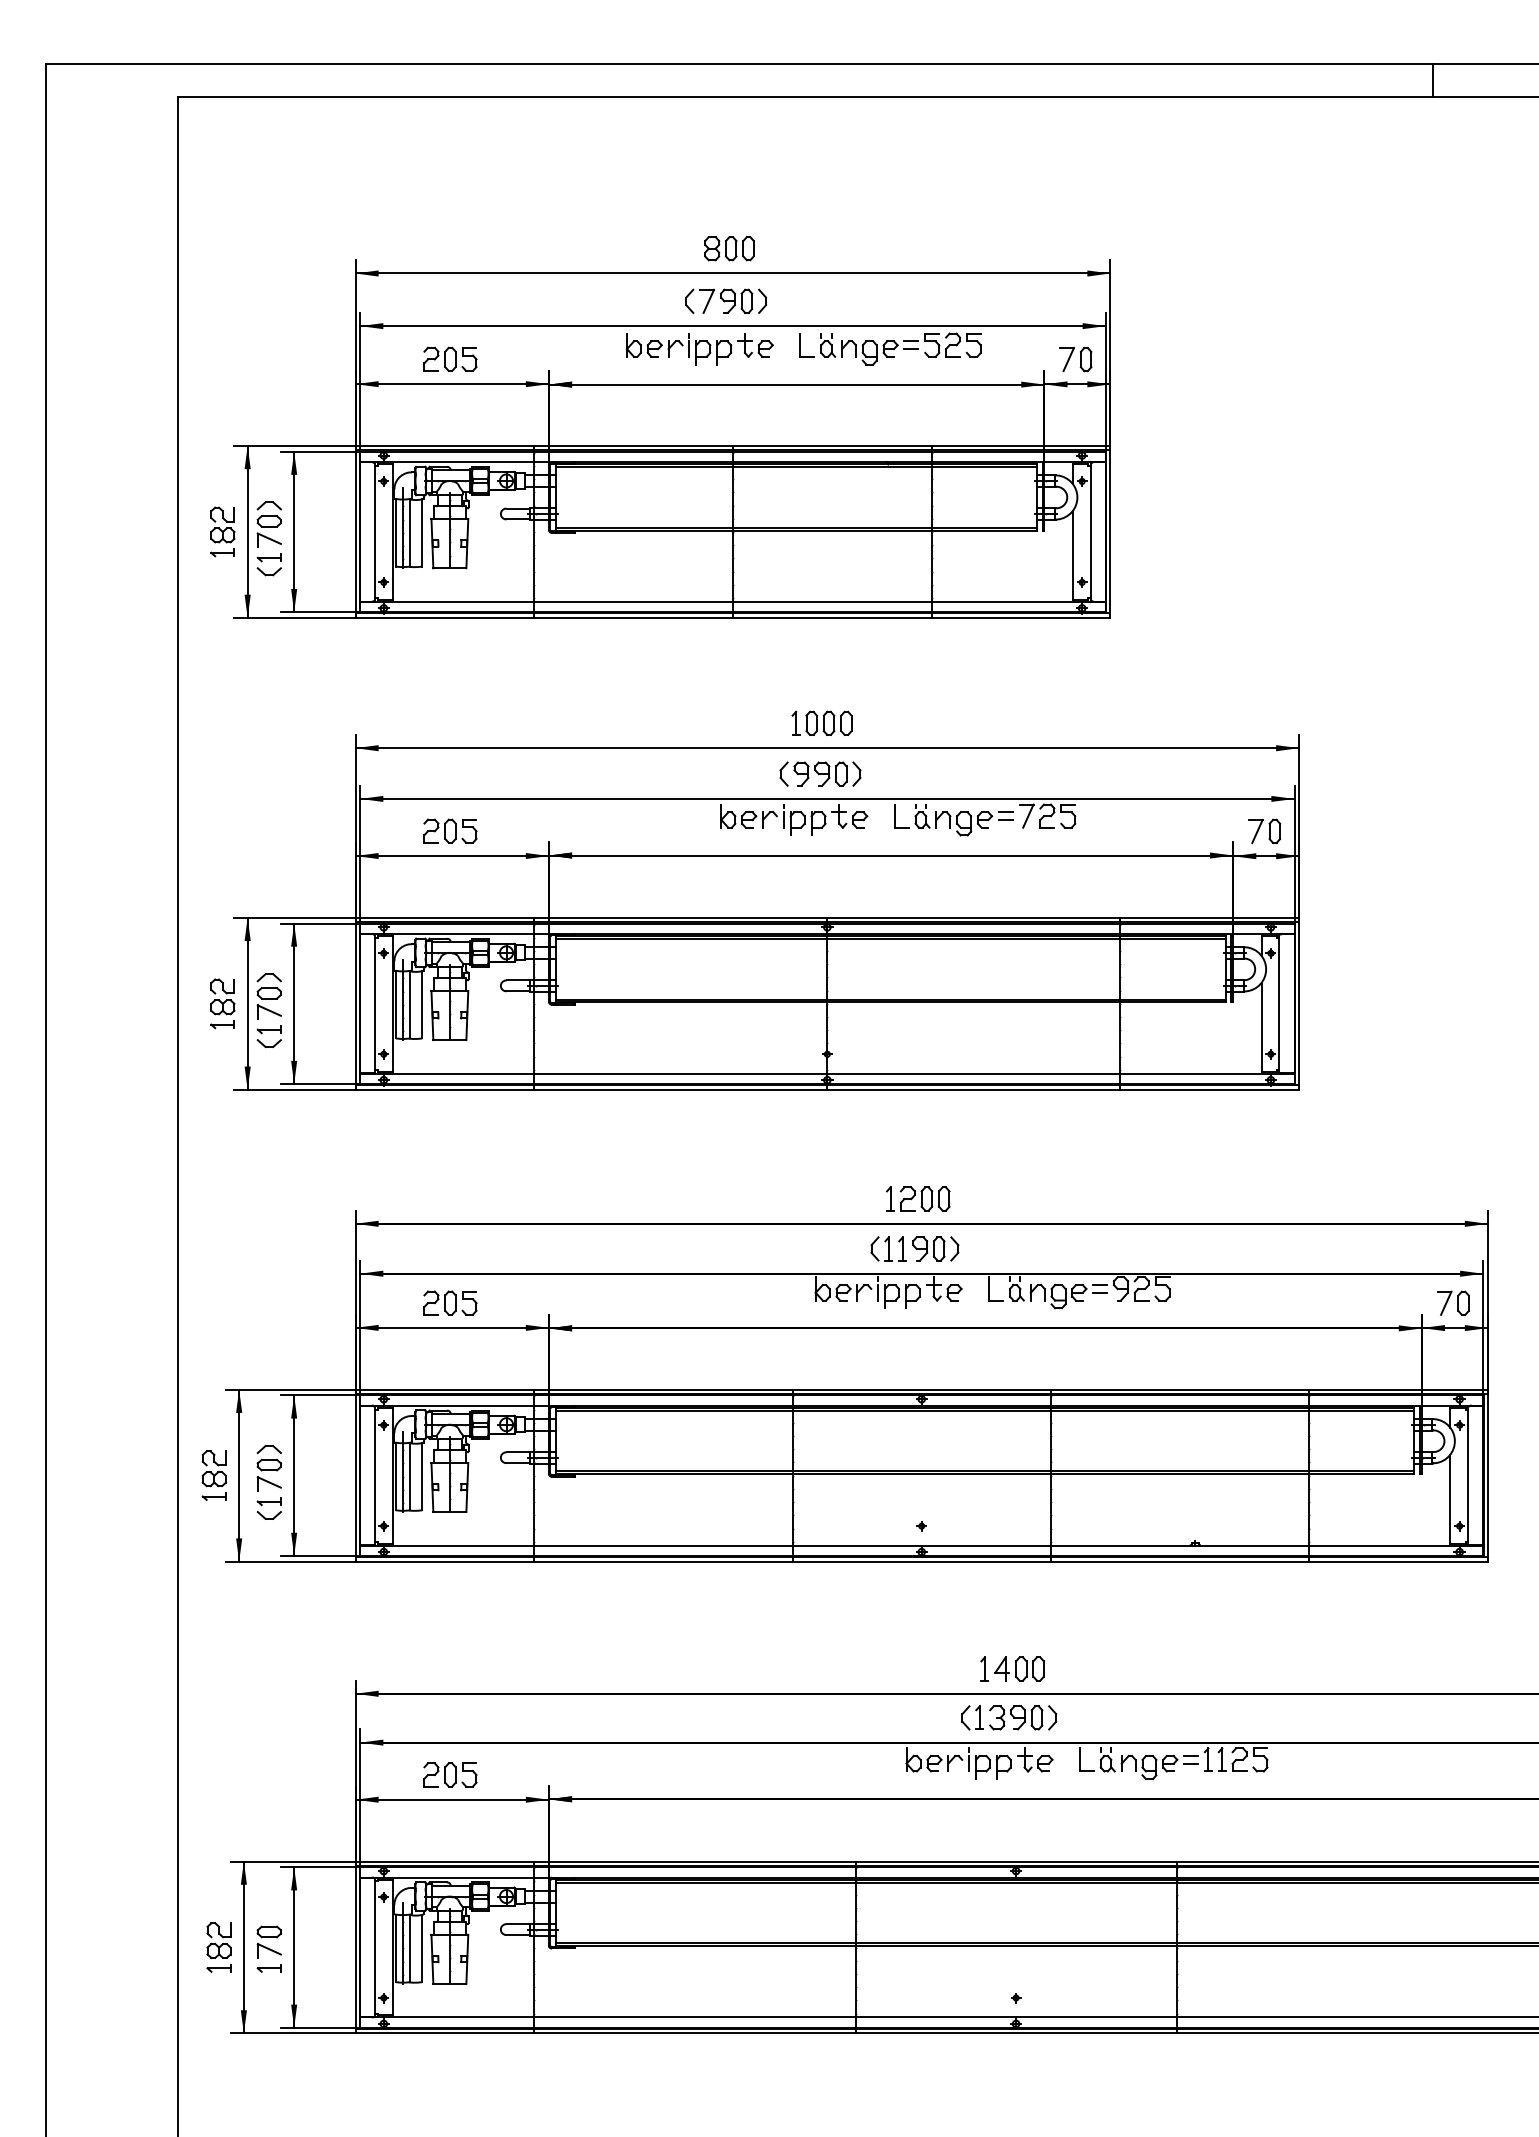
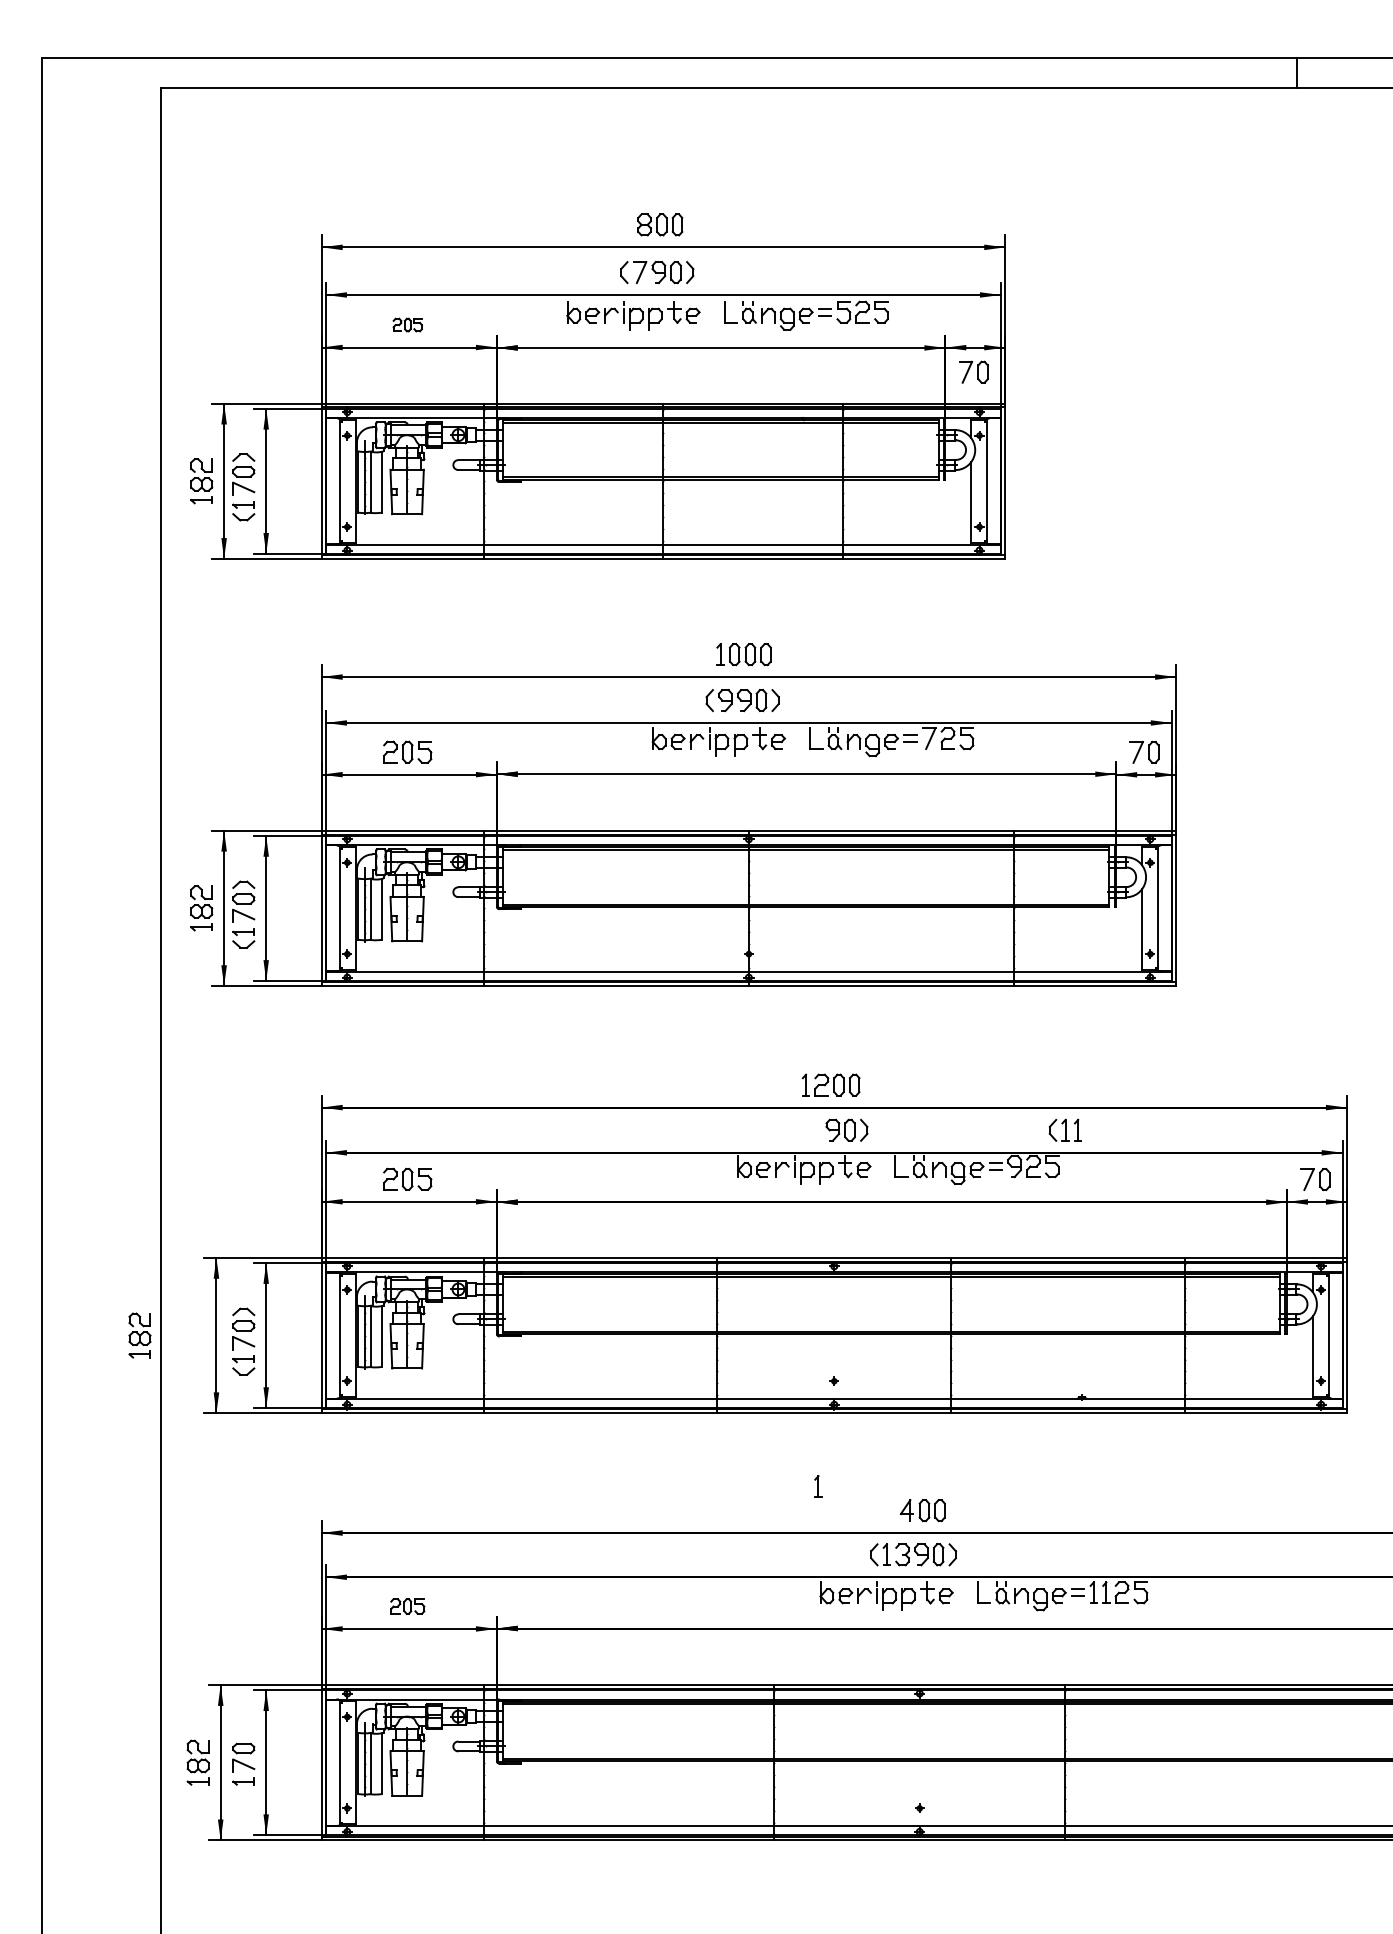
part: (450, 358) -> (407, 324), size x0.6
part: (1075, 358) -> (973, 371), moved
part: (887, 1248) -> (1064, 1129), moved
part: (213, 1475) -> (139, 1335), moved
part: (984, 1668) -> (818, 1486), moved
part: (450, 1774) -> (407, 1606), size x0.7

